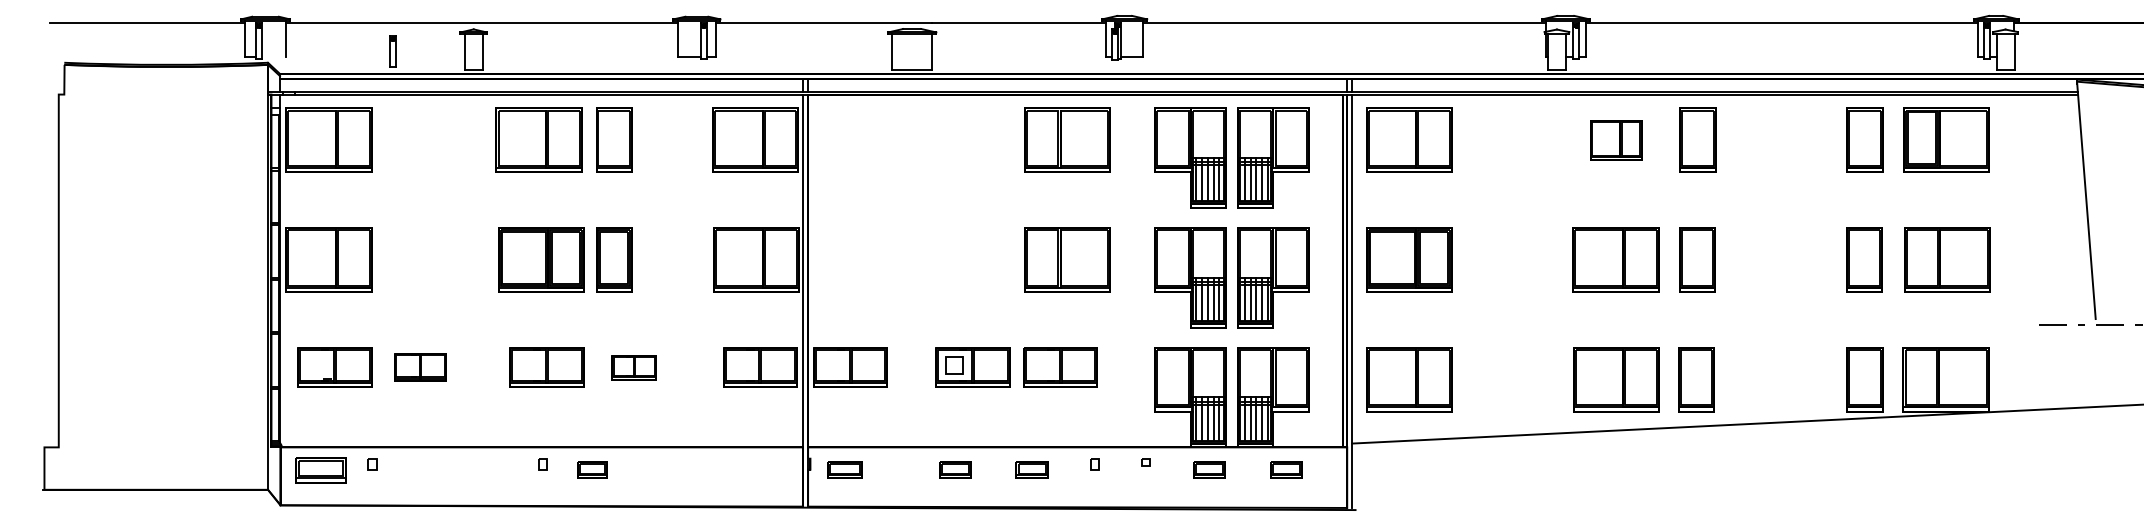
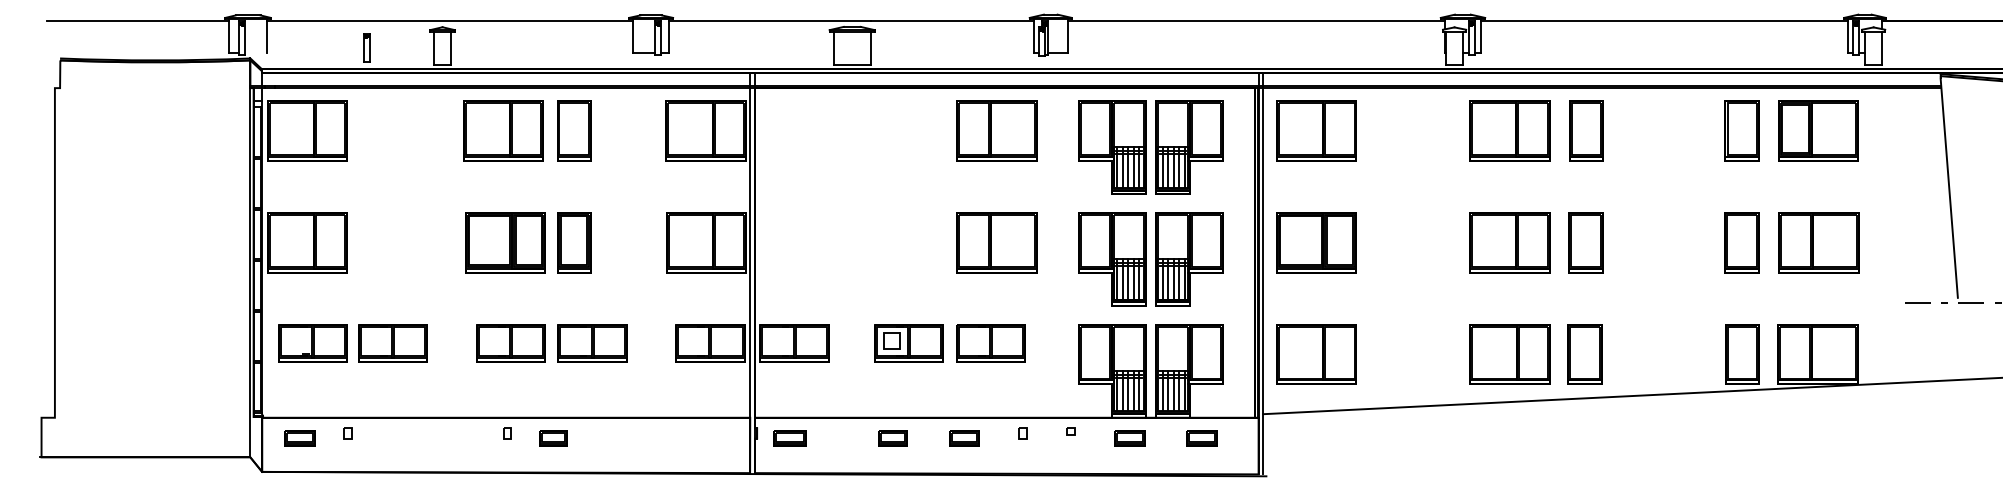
part: (1615, 139) -> (1509, 130), size x1.67
part: (420, 367) -> (392, 343), size x1.43
part: (634, 367) -> (592, 343), size x1.67
part: (320, 469) -> (299, 438), size x0.62

